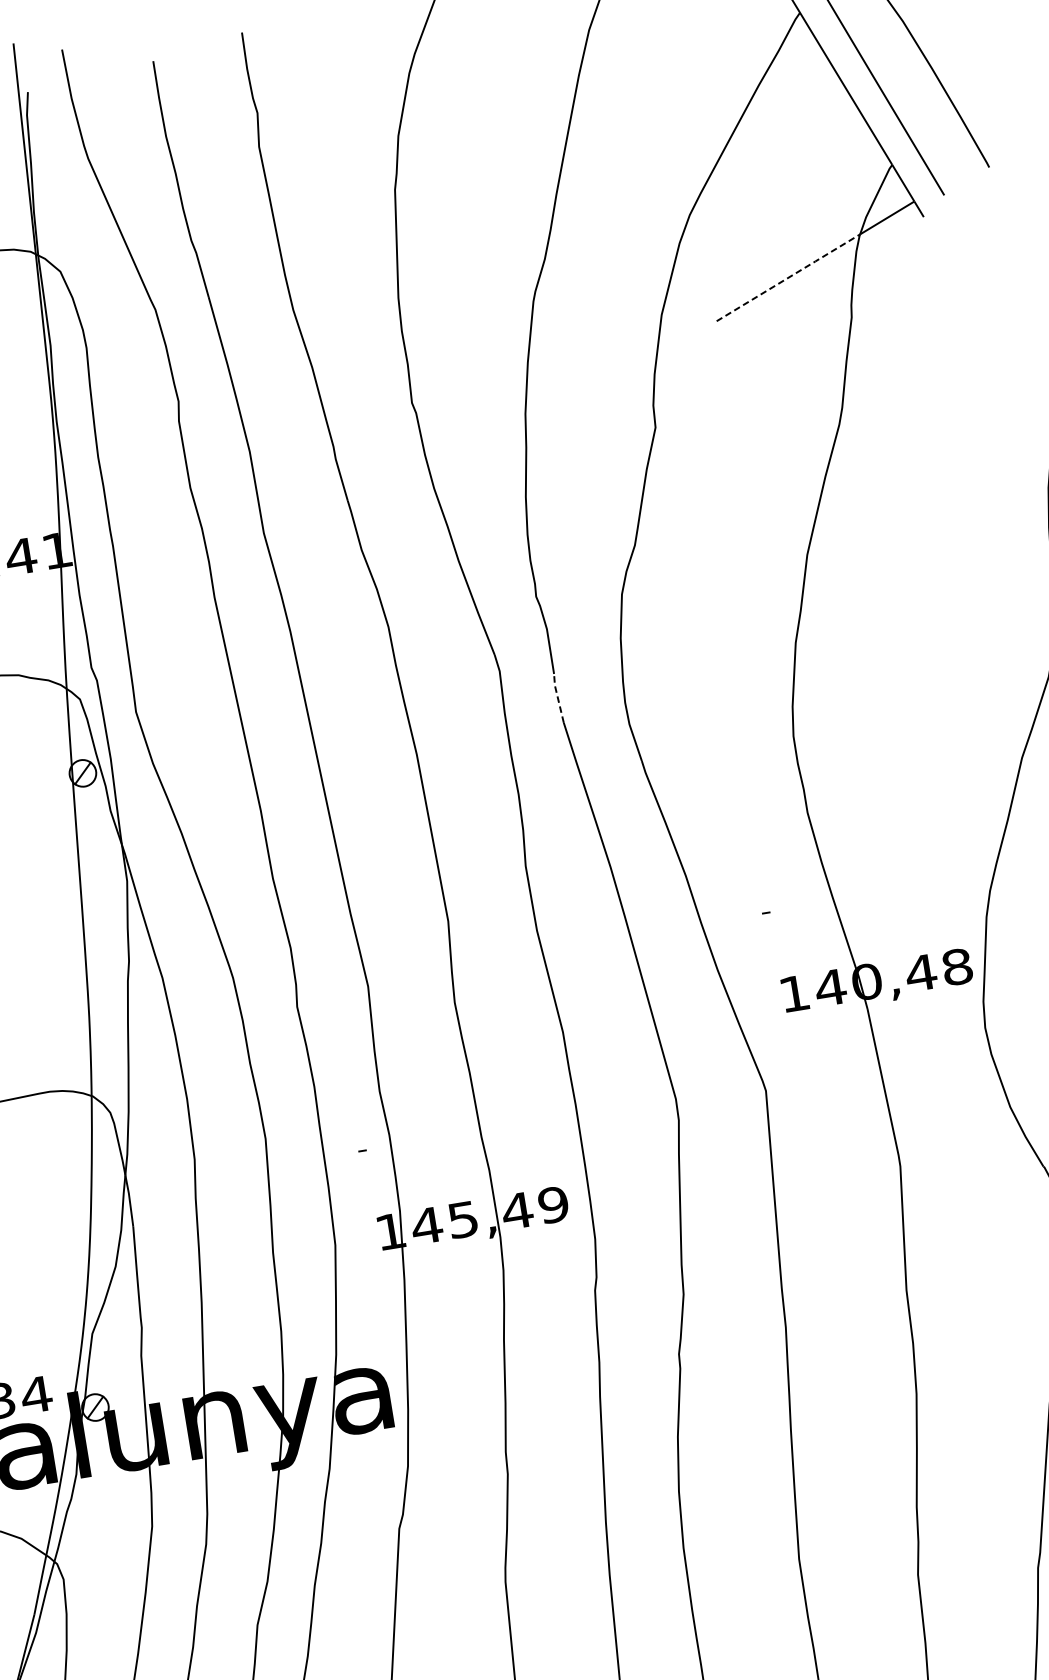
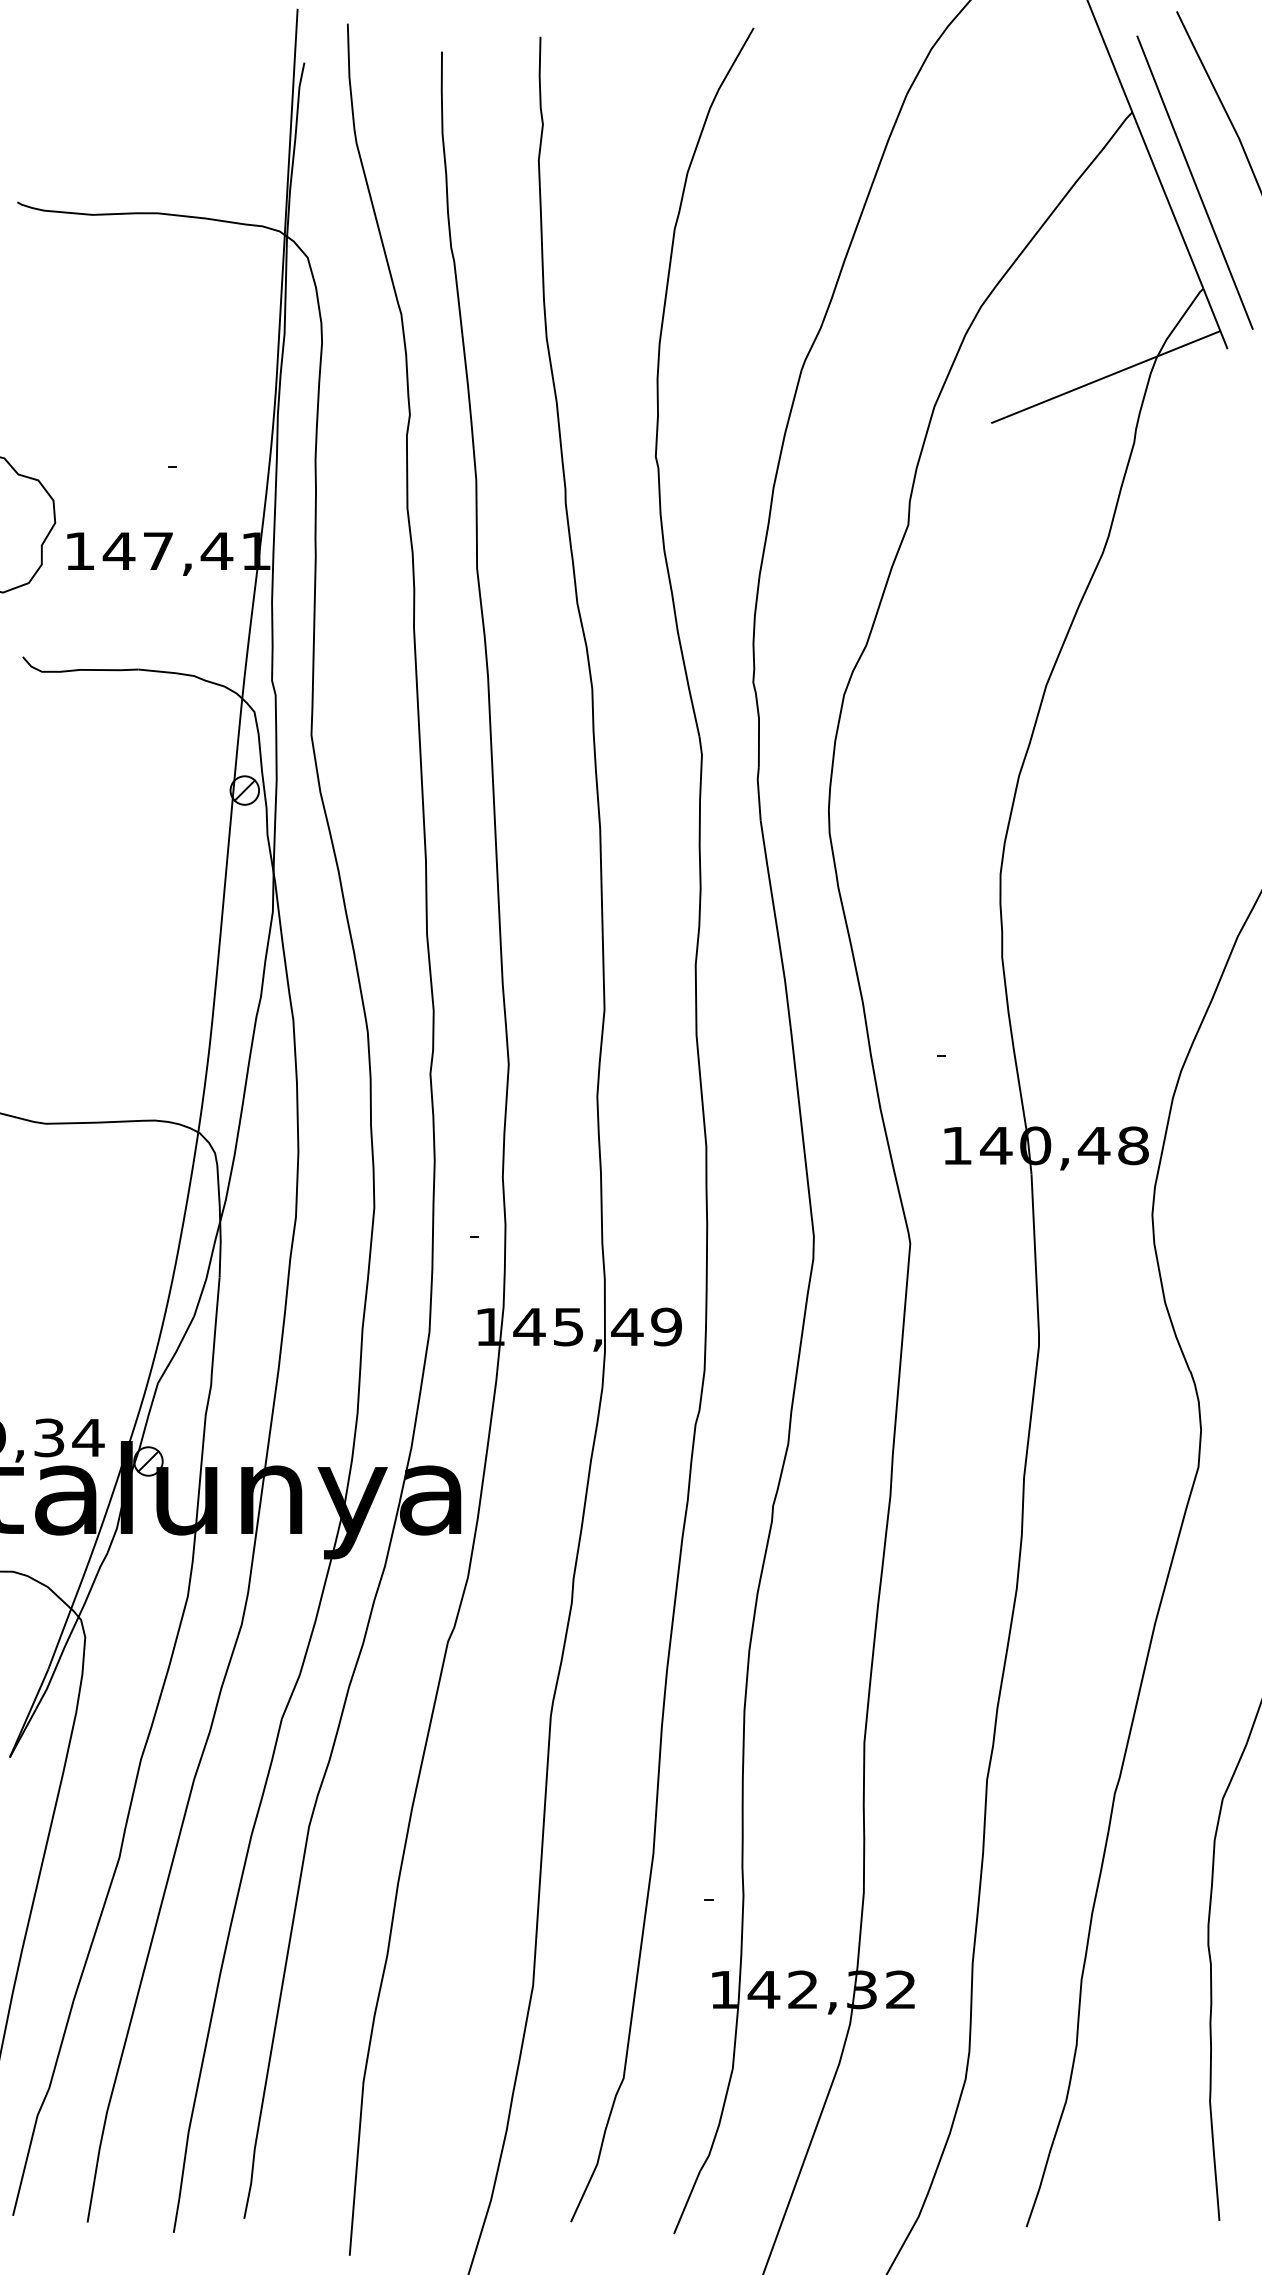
line: (789, 277) -> (1075, 389), dashed -> solid
line: (557, 697) -> (758, 792), dashed -> solid

